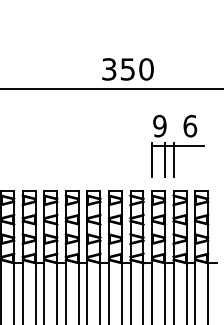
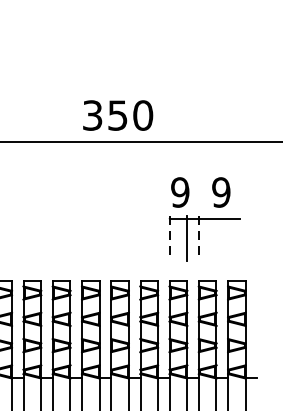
text: (127, 69) -> (117, 115), moved
text: (190, 125) -> (221, 191), 6 -> 9
line: (152, 160) -> (170, 239), solid -> dashed
line: (173, 160) -> (198, 239), solid -> dashed

